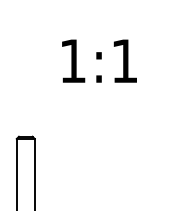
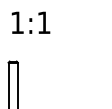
text: (98, 60) -> (30, 22), moved

